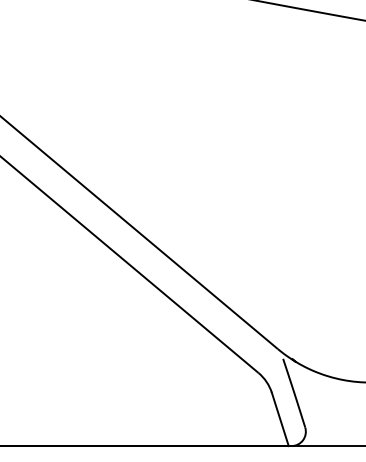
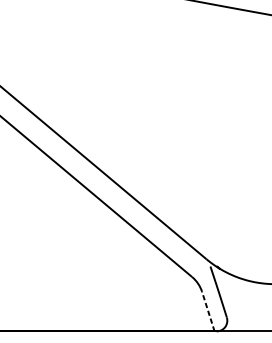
line: (280, 419) -> (208, 311), solid -> dashed

